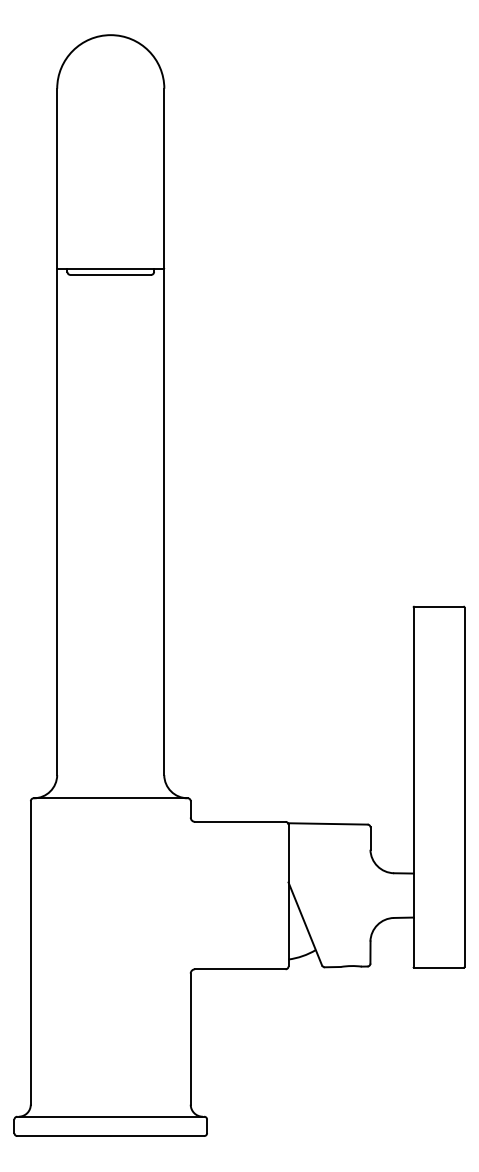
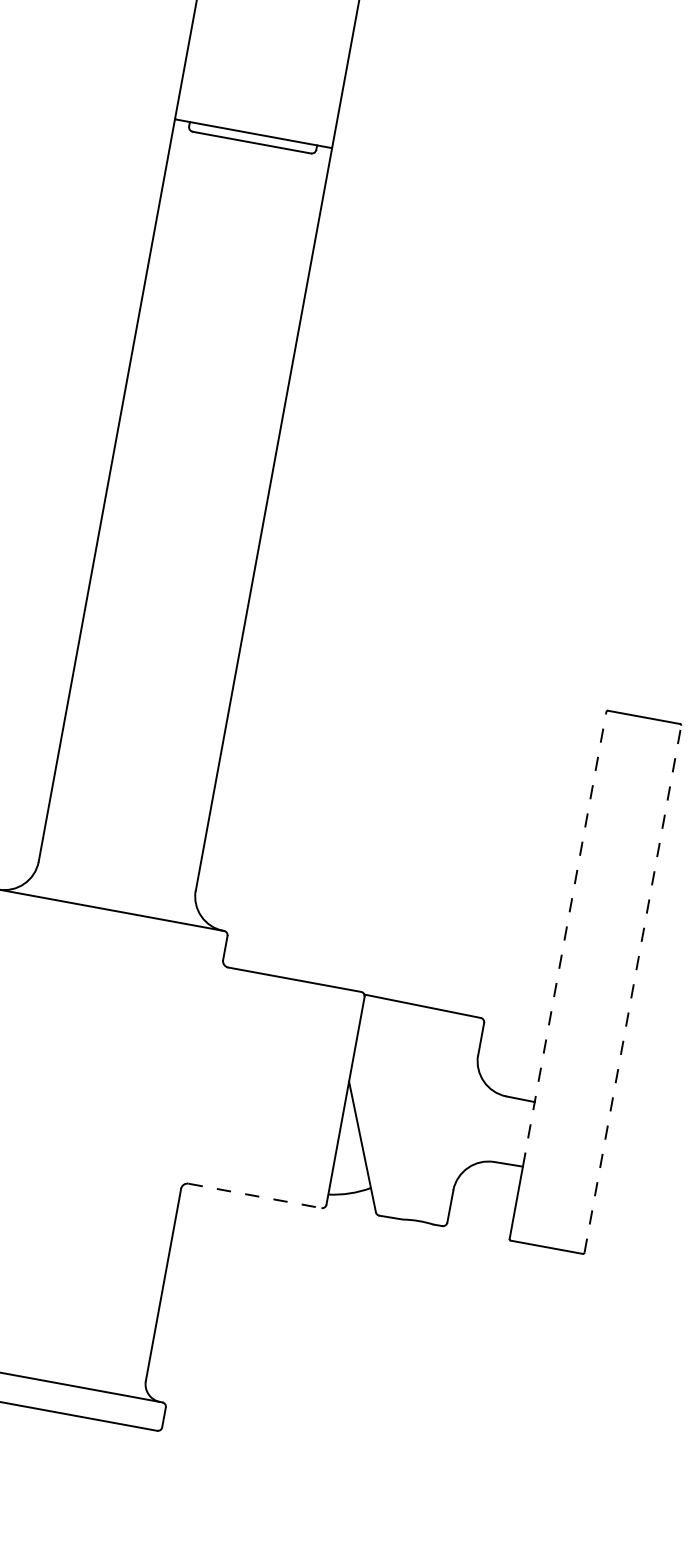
line: (413, 762) -> (564, 939), solid -> dashed
line: (464, 787) -> (632, 989), solid -> dashed
line: (240, 969) -> (255, 1196), solid -> dashed

